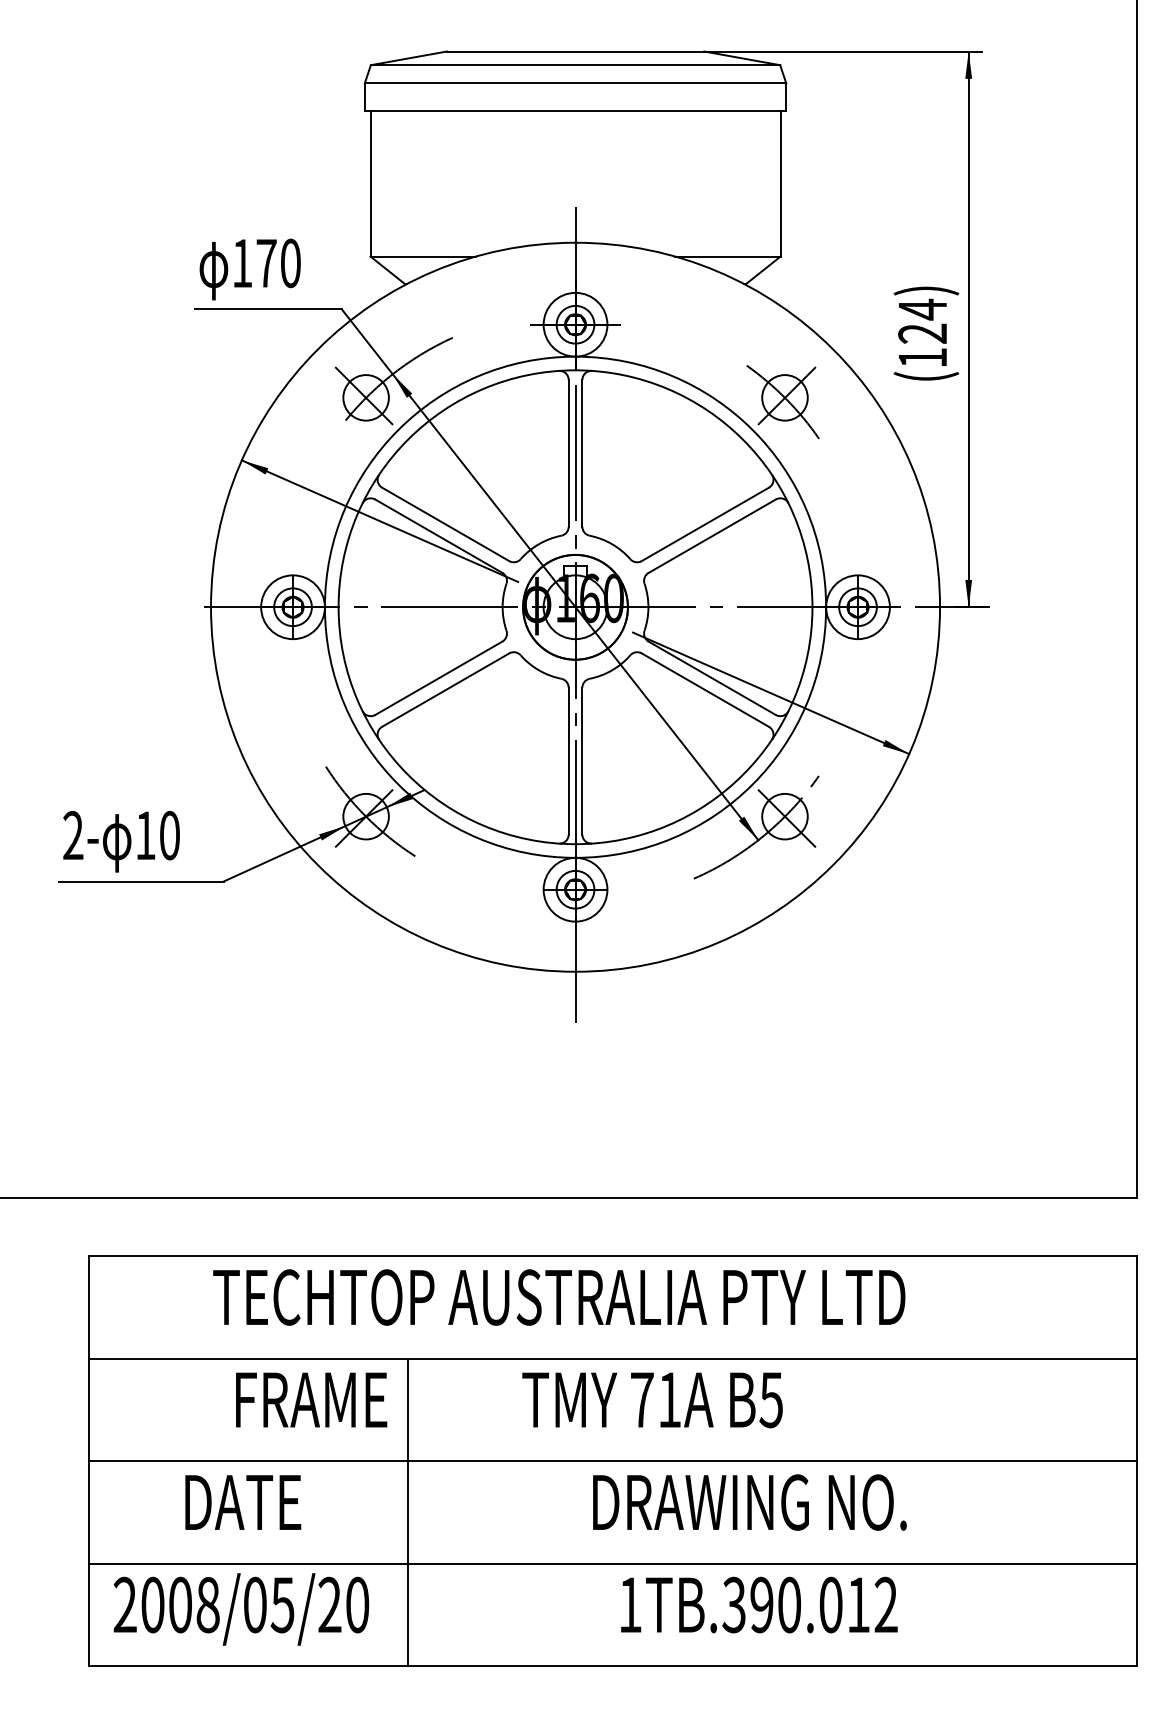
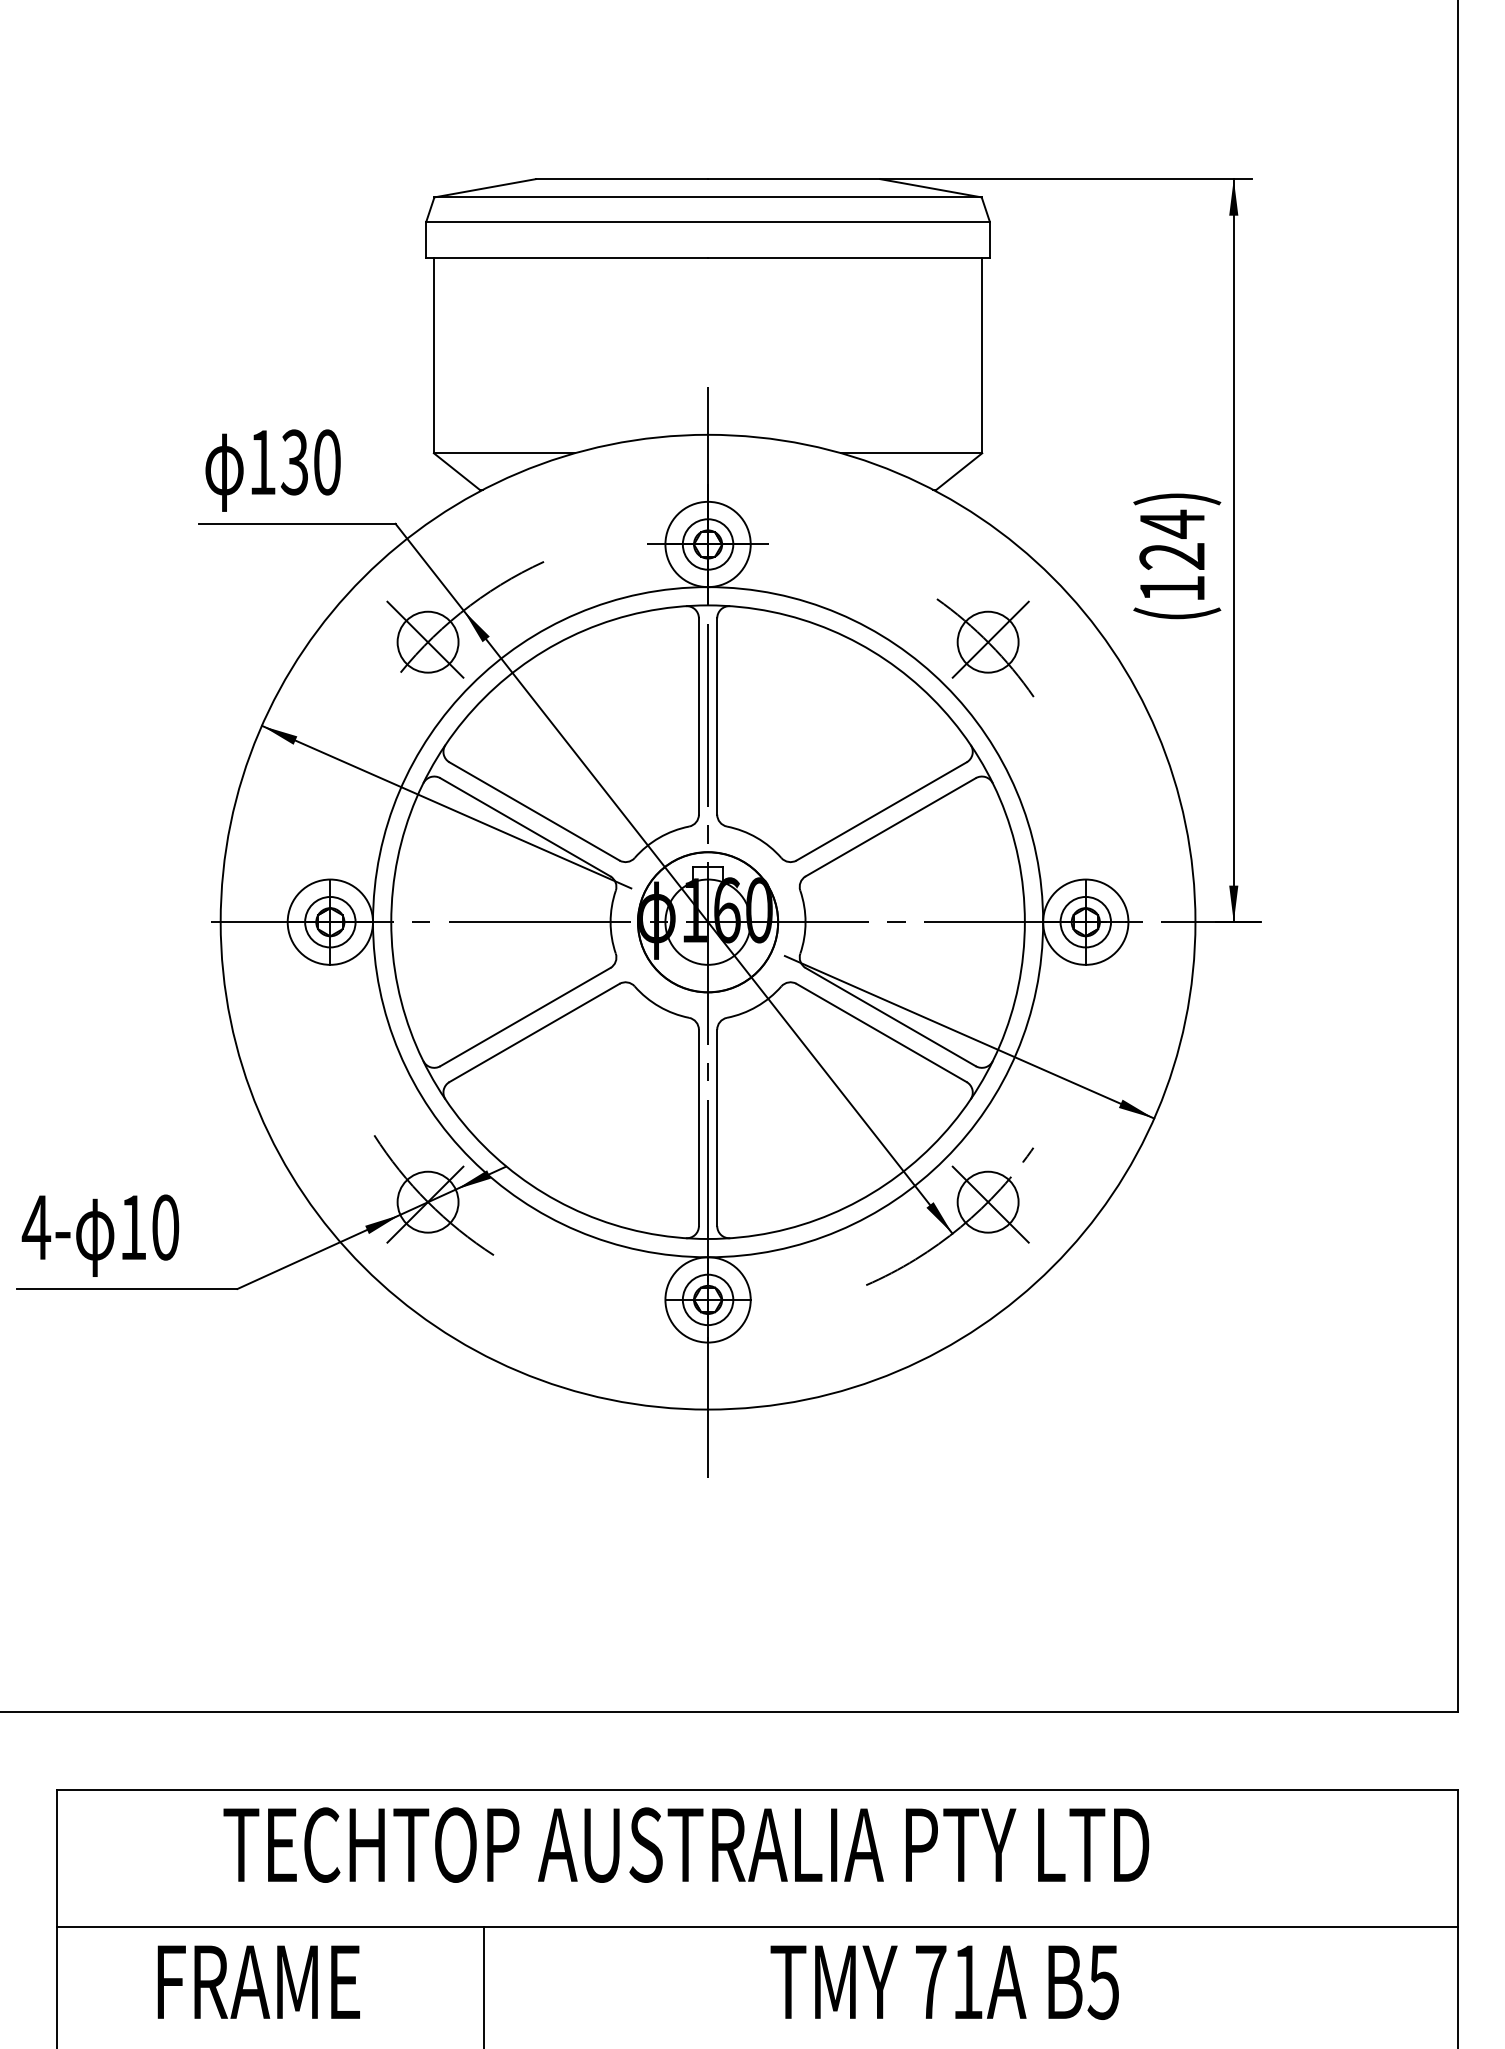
text: (266, 263) -> (294, 462), 170 -> 130
text: (73, 835) -> (36, 1227), 2- -> 4-
text: (311, 1399) -> (258, 1981), moved
text: (652, 1400) -> (944, 1982), moved

